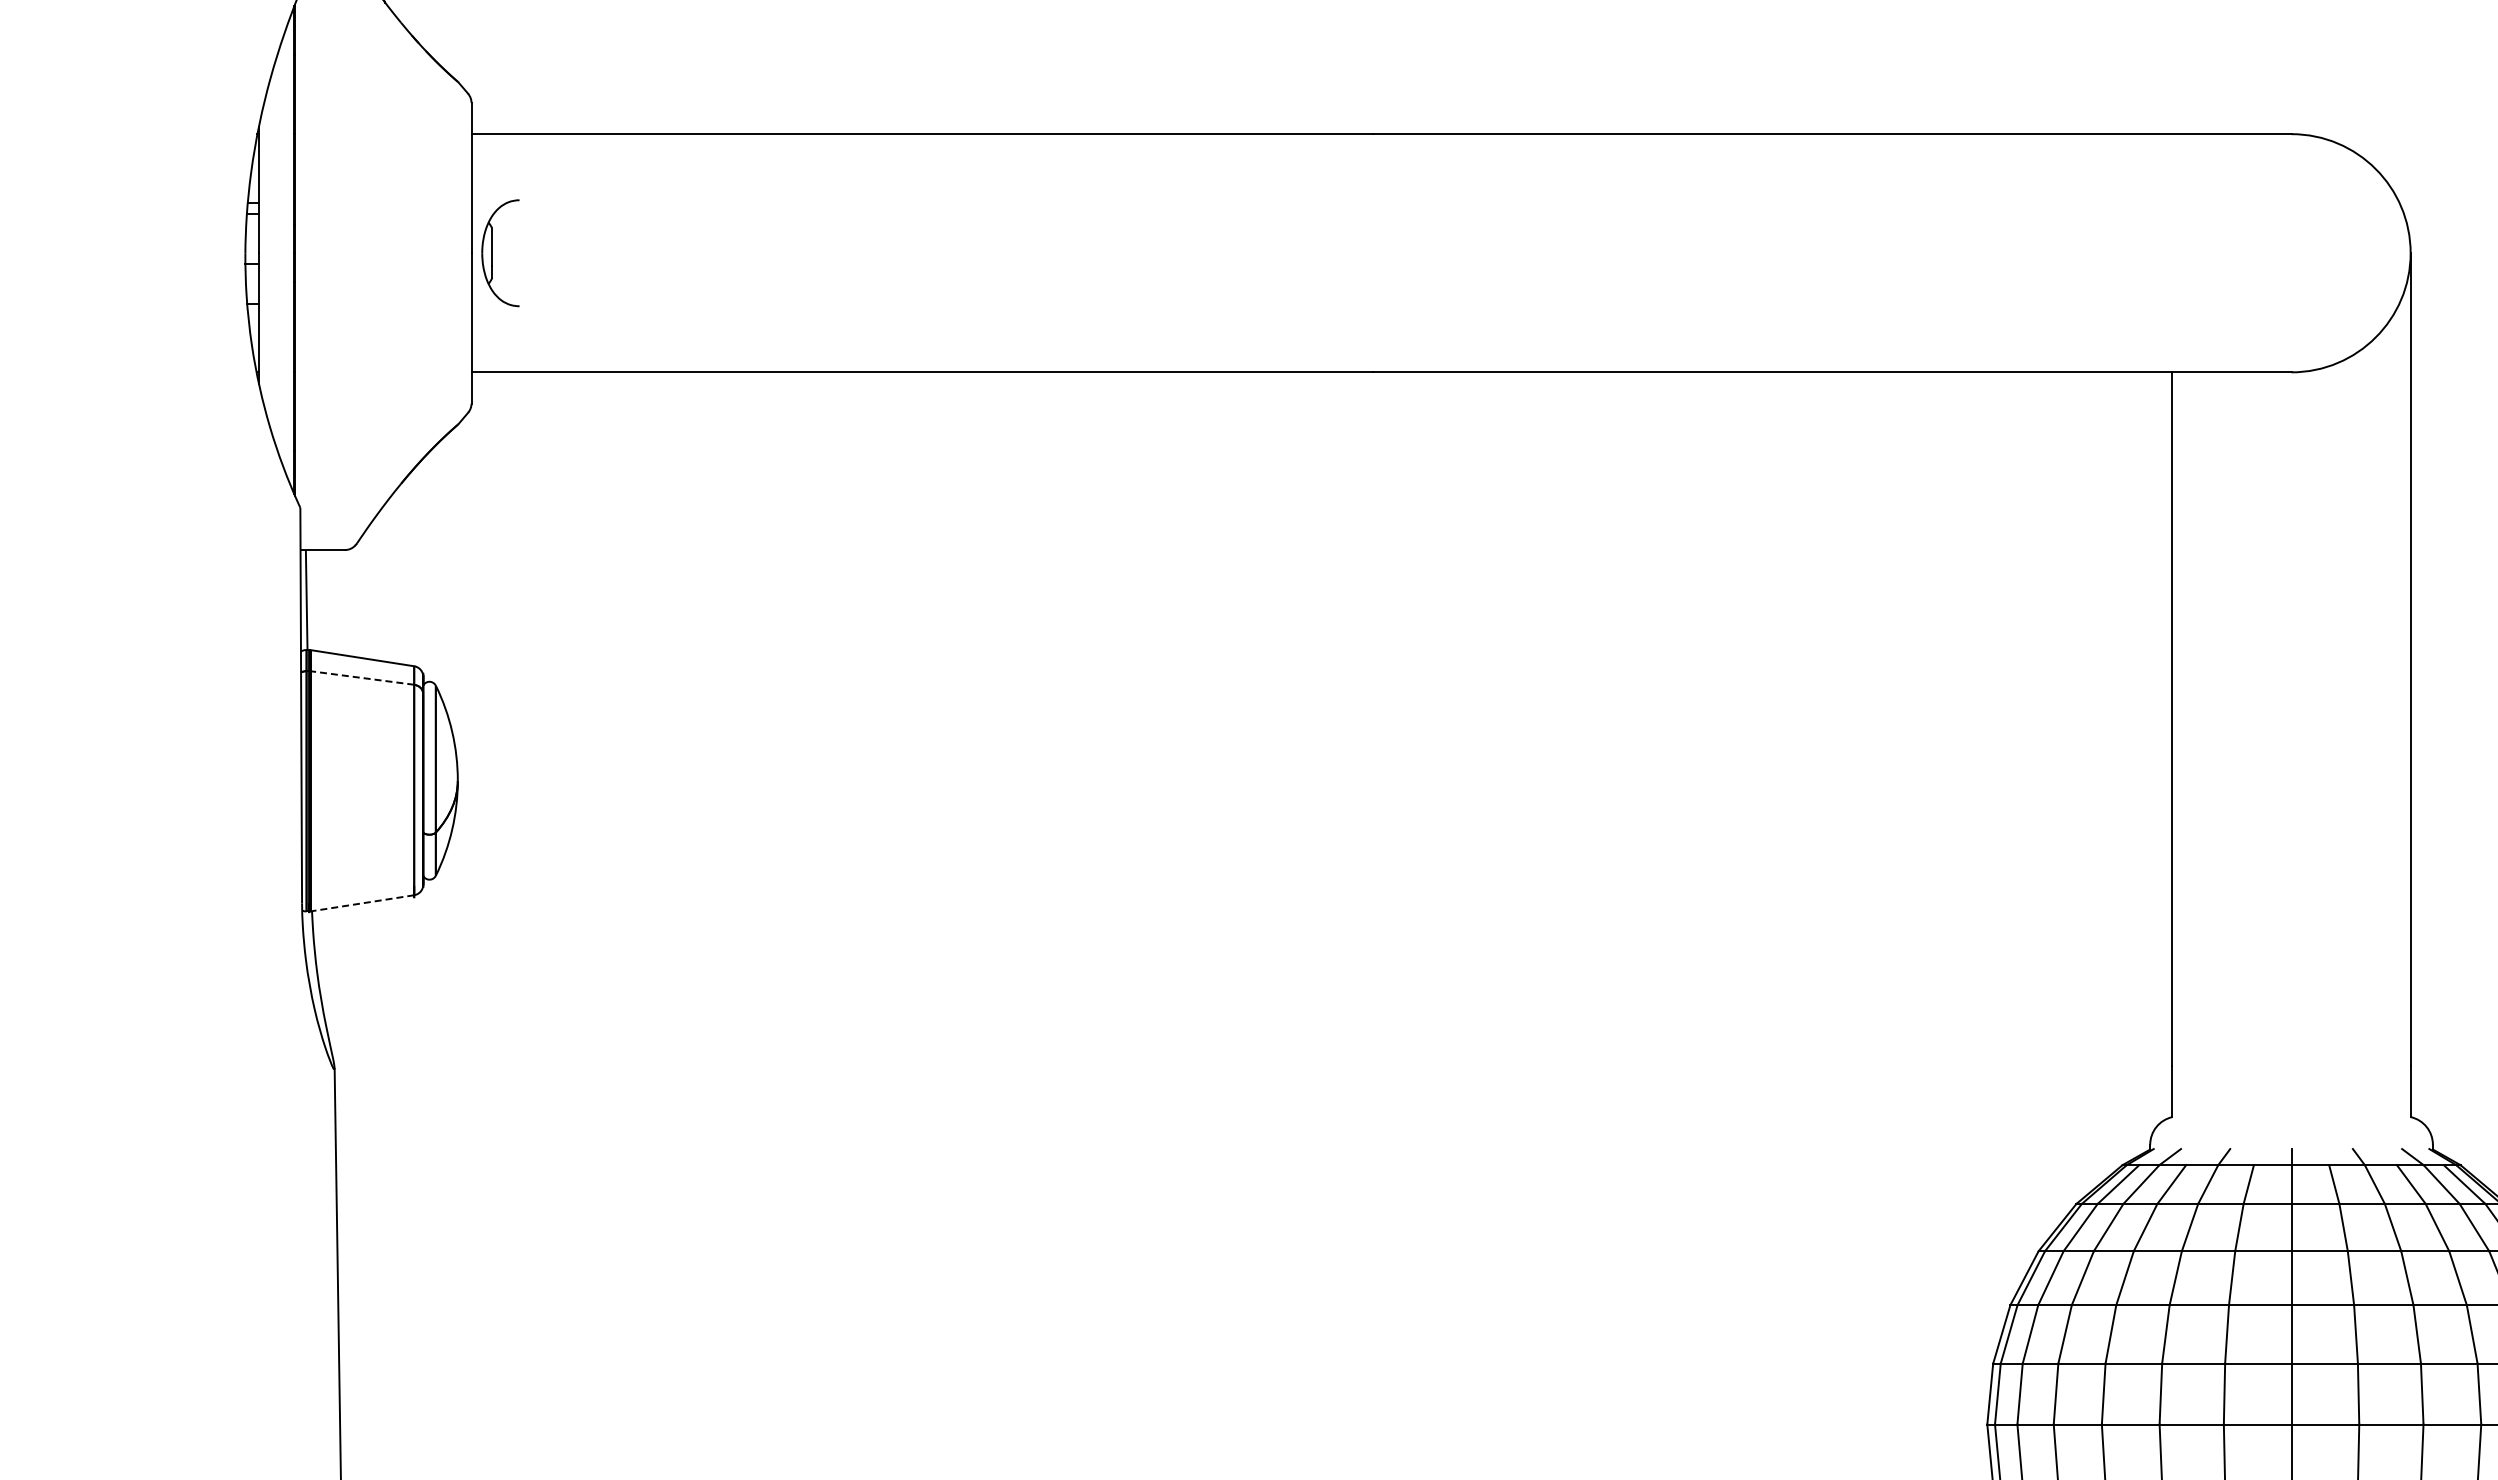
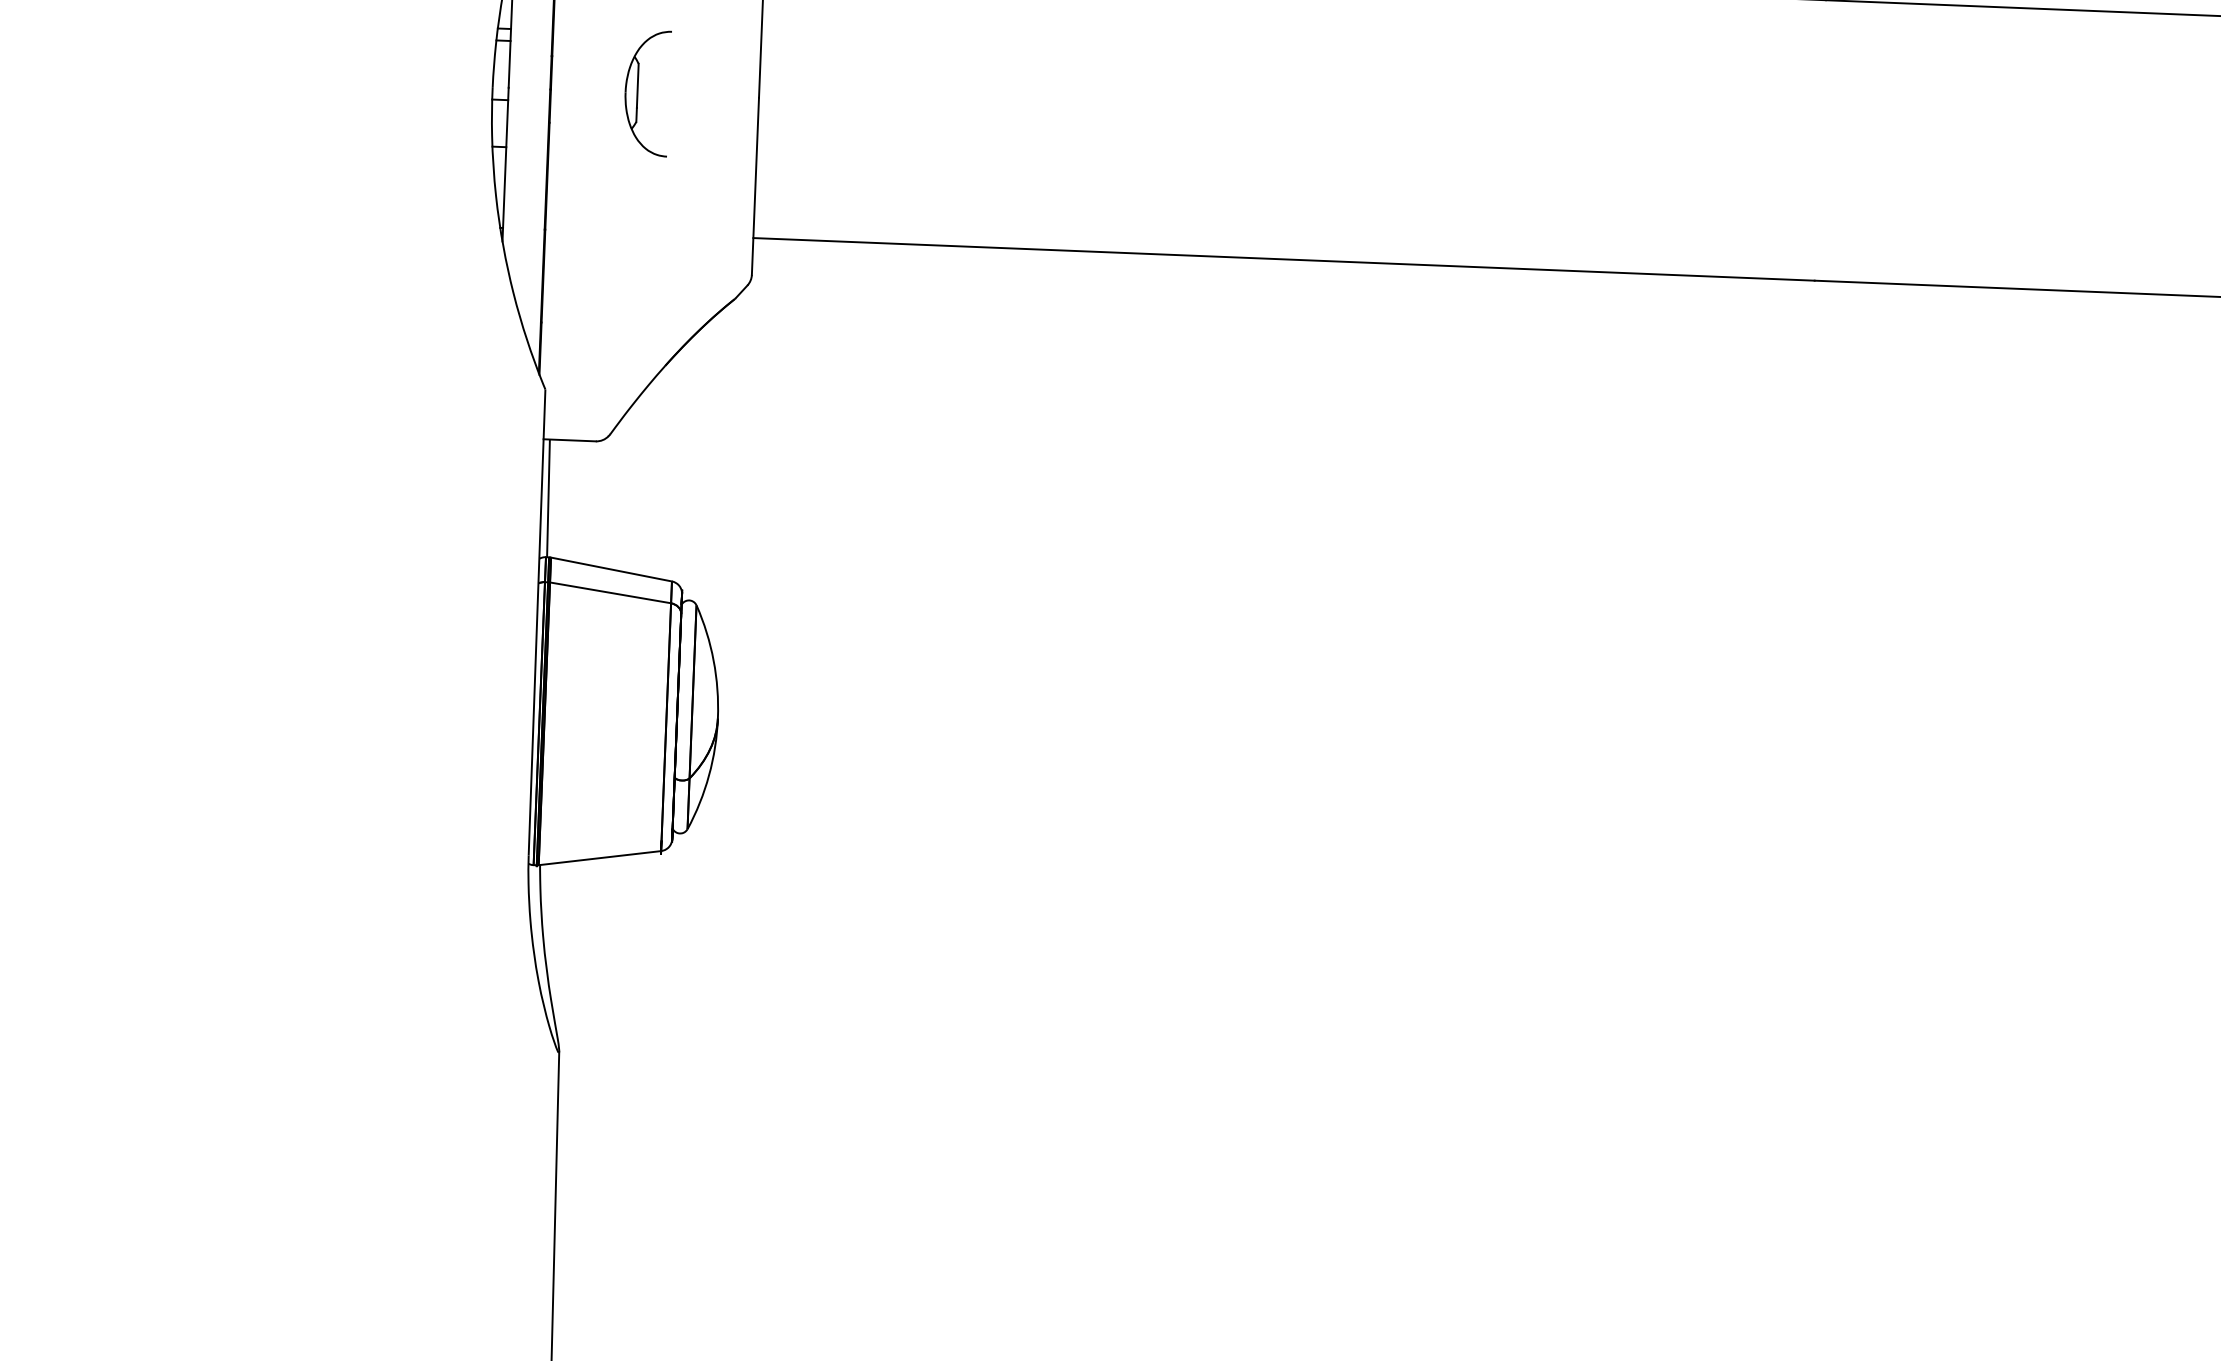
part: (492, 253) -> (637, 93), moved
line: (362, 677) -> (610, 592), dashed -> solid
line: (362, 903) -> (599, 858), dashed -> solid

